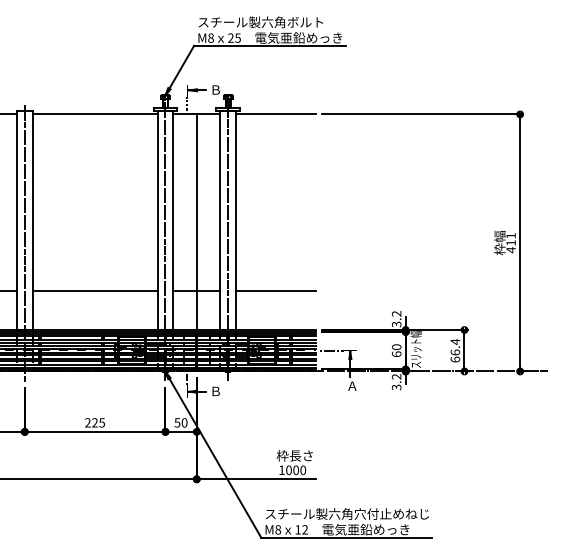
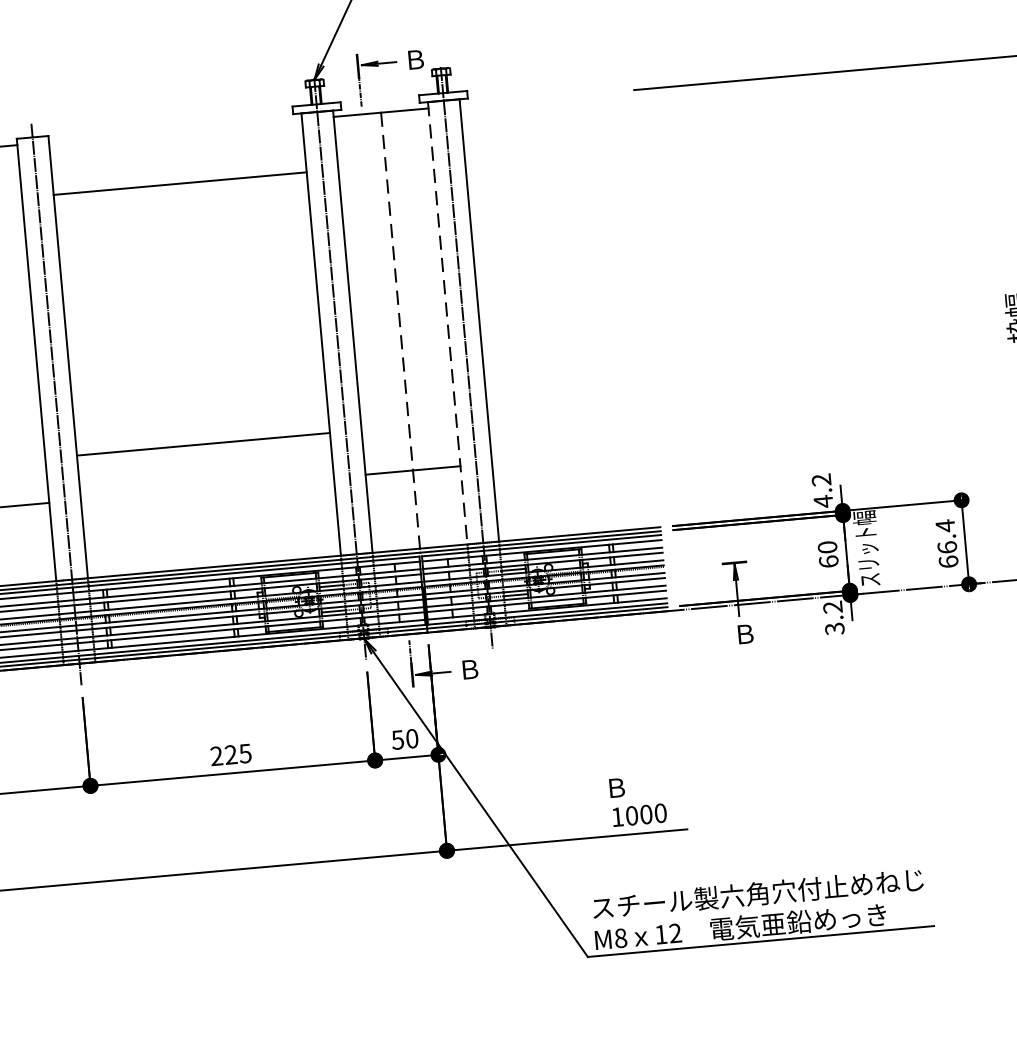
line: (94, 114) -> (178, 183), moved
line: (275, 114) -> (540, 98), removed
line: (220, 221) -> (448, 324), solid -> dashed
line: (196, 223) -> (400, 333), solid -> dashed
line: (94, 291) -> (202, 444), moved
line: (275, 291) -> (572, 456), removed
text: (396, 324) -> (823, 501), 3.2 -> 4.2
line: (330, 350) -> (694, 566), removed
text: (352, 385) -> (745, 632), Ａ -> Ｂ
text: (294, 455) -> (640, 784), 枠長さ -> Ｂ

